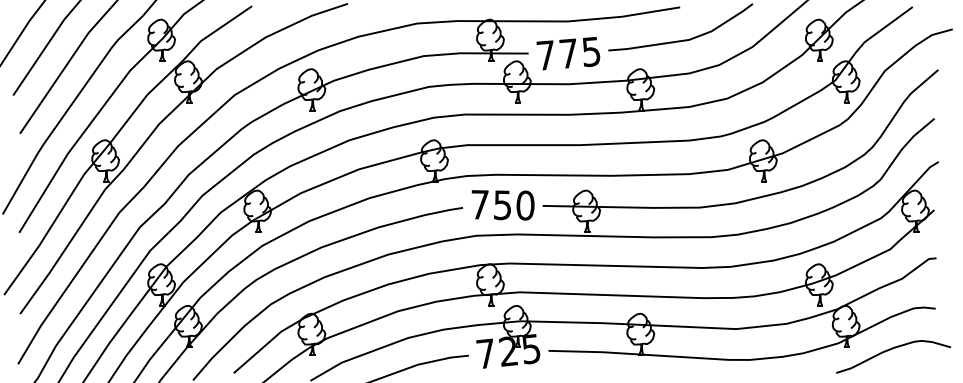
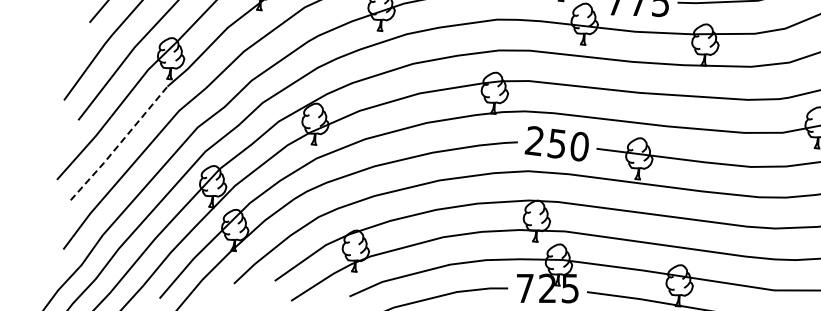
text: (479, 204) -> (534, 140), 750 -> 250
line: (63, 252) -> (119, 144), solid -> dashed

